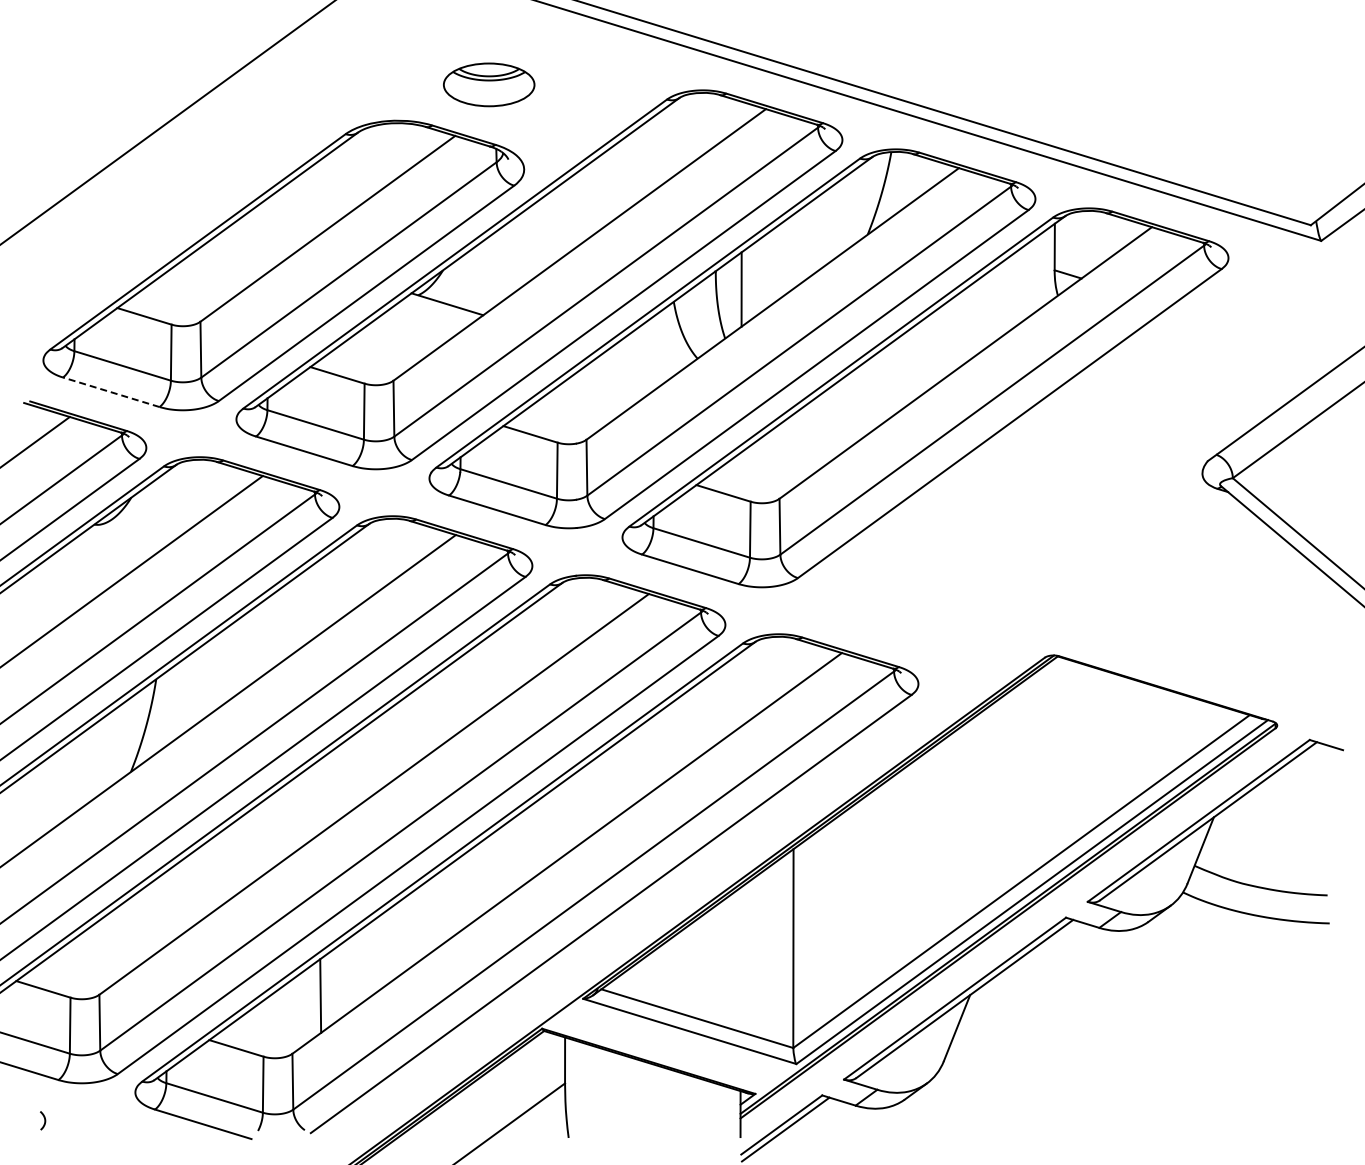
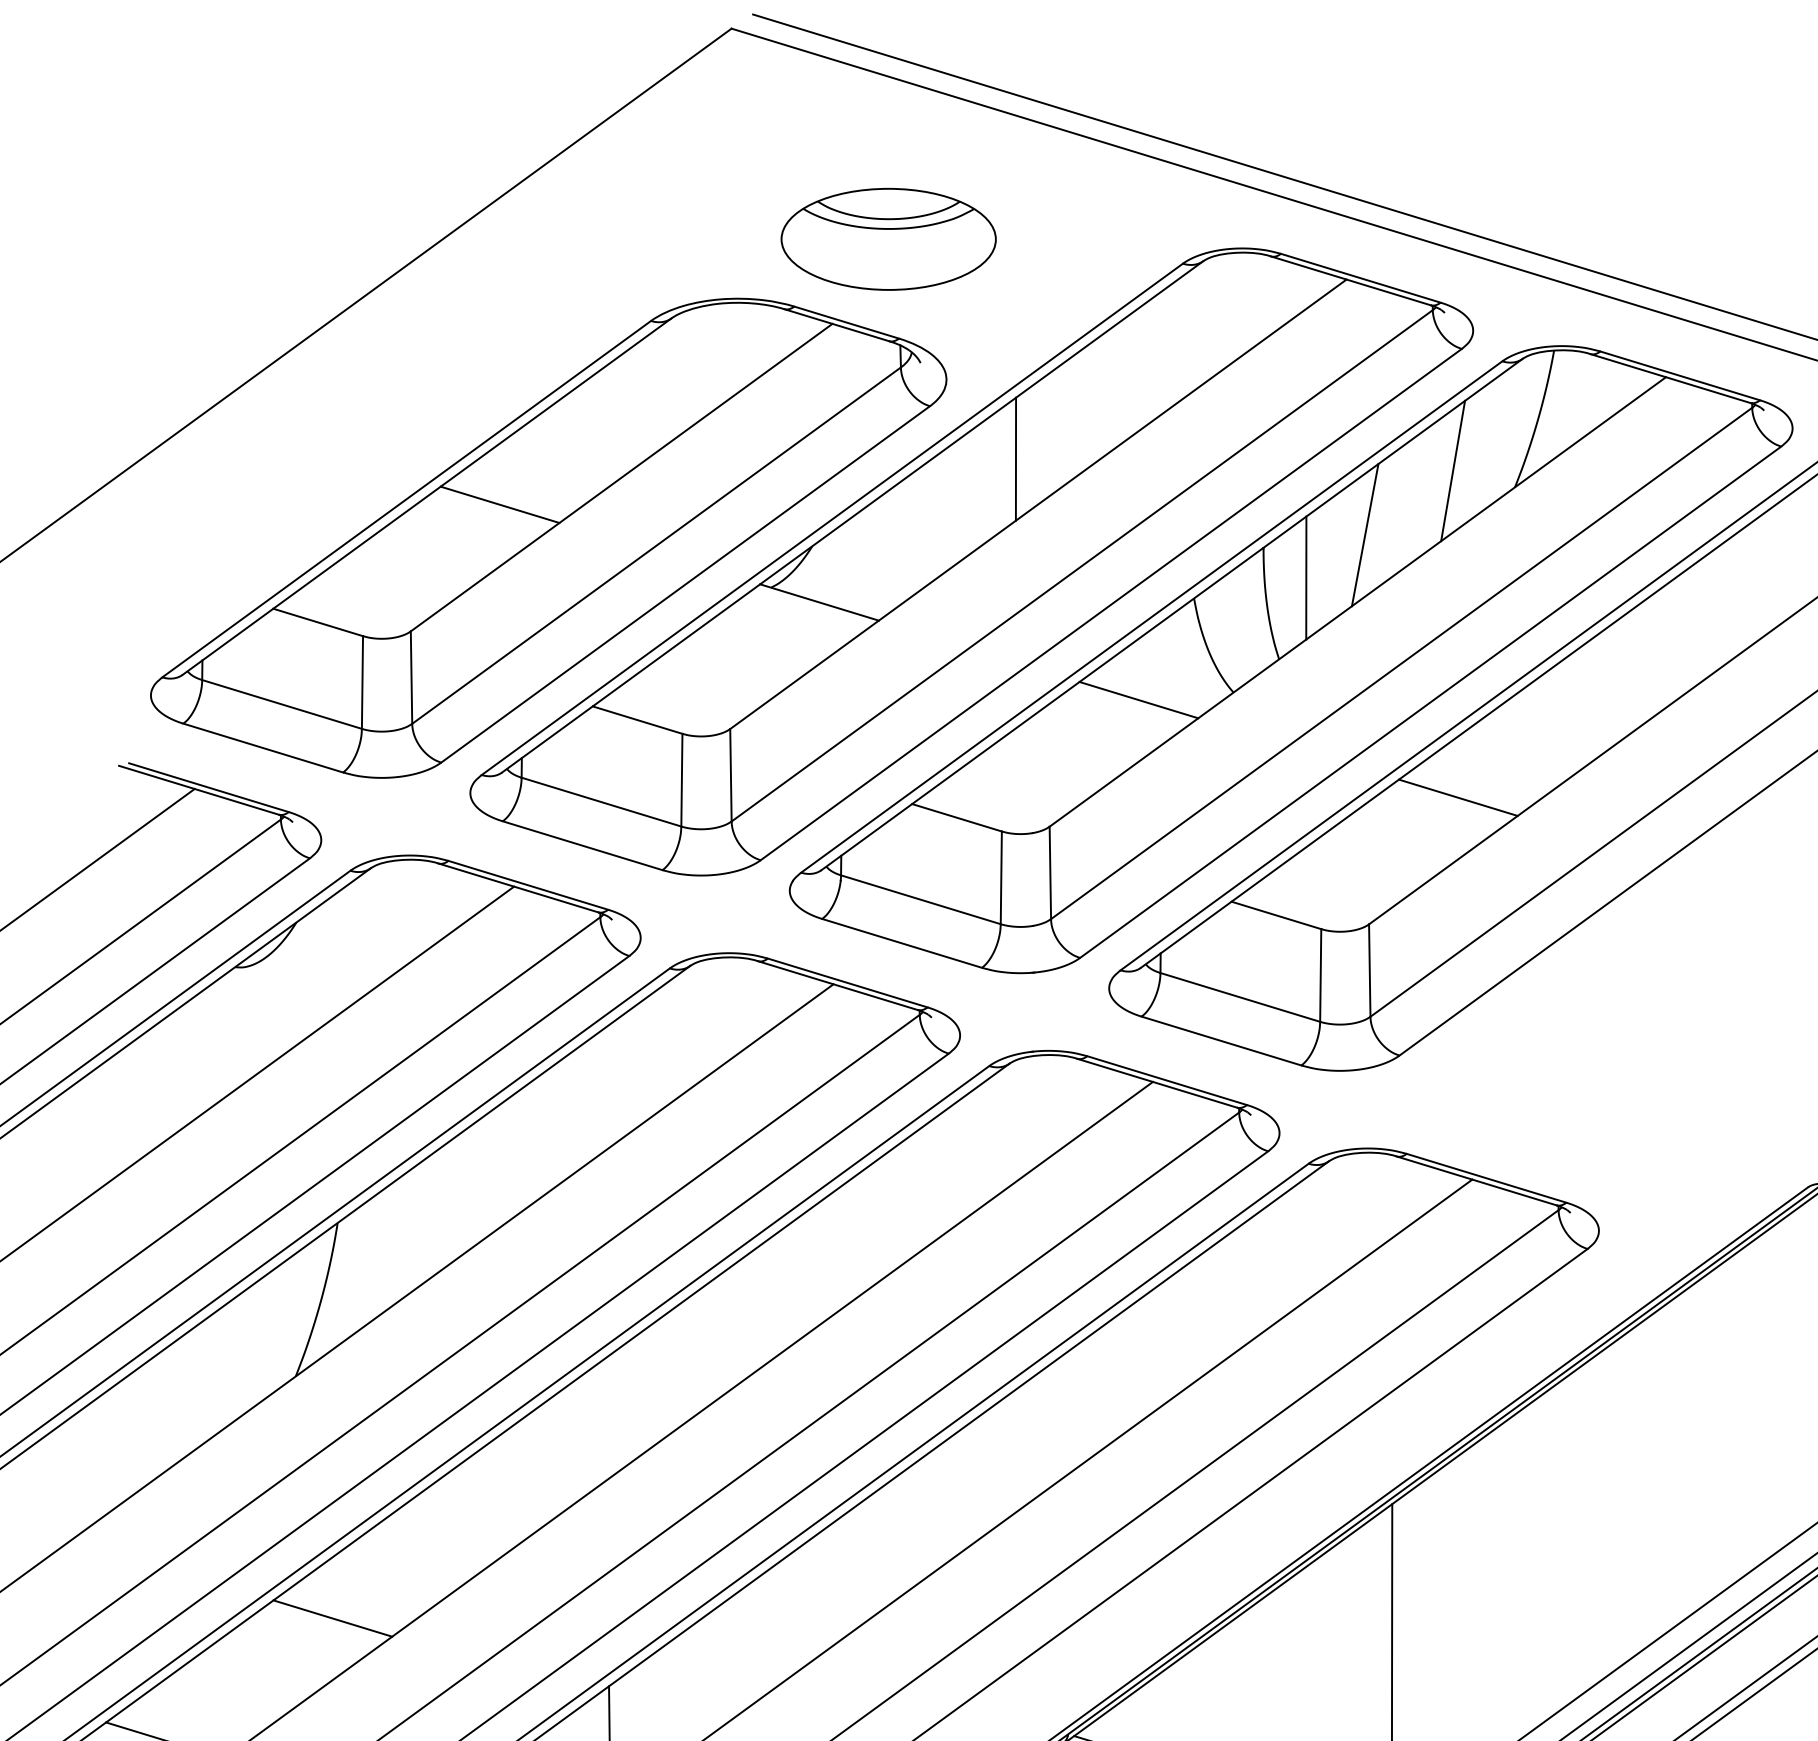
part: (488, 84) -> (887, 238), size x1.43
line: (566, 217) -> (1016, 458), added
line: (830, 224) -> (1453, 470), added
line: (254, 245) -> (500, 505), added
line: (777, 263) -> (1365, 534), added
line: (640, 363) -> (1138, 700), added
line: (110, 392) -> (261, 748), dashed -> solid
line: (833, 422) -> (1458, 798), added
line: (153, 918) -> (333, 1618), added

